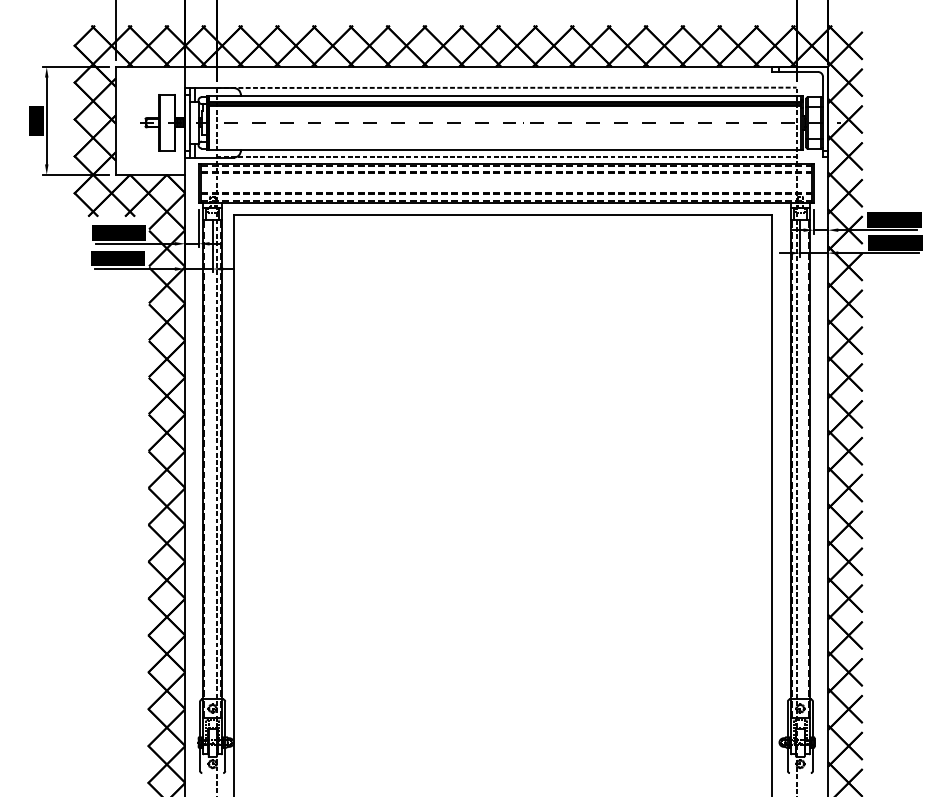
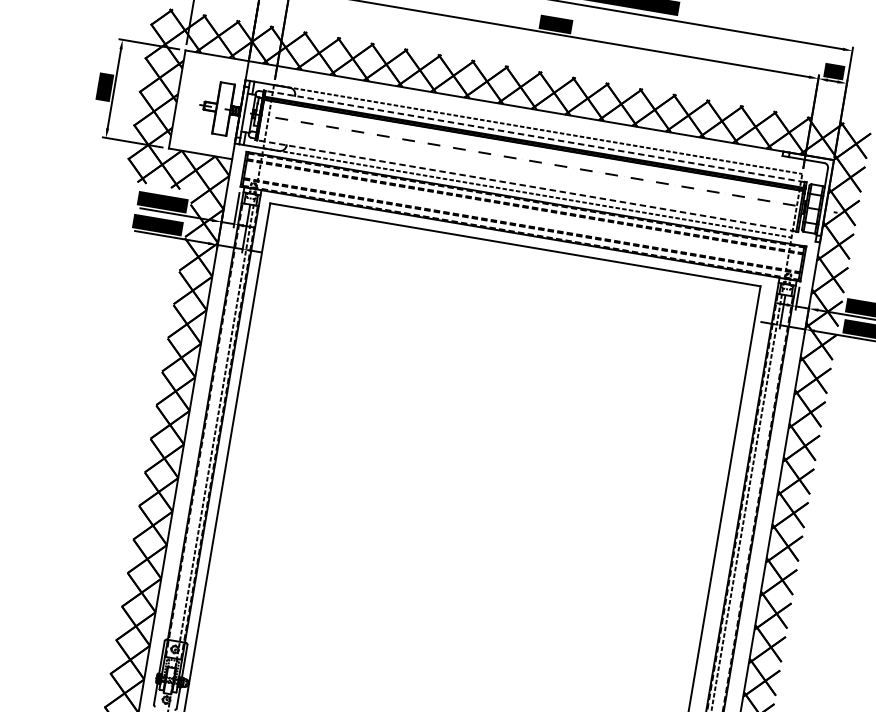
line: (504, 95) -> (535, 136), solid -> dashed
line: (504, 150) -> (526, 186), solid -> dashed

